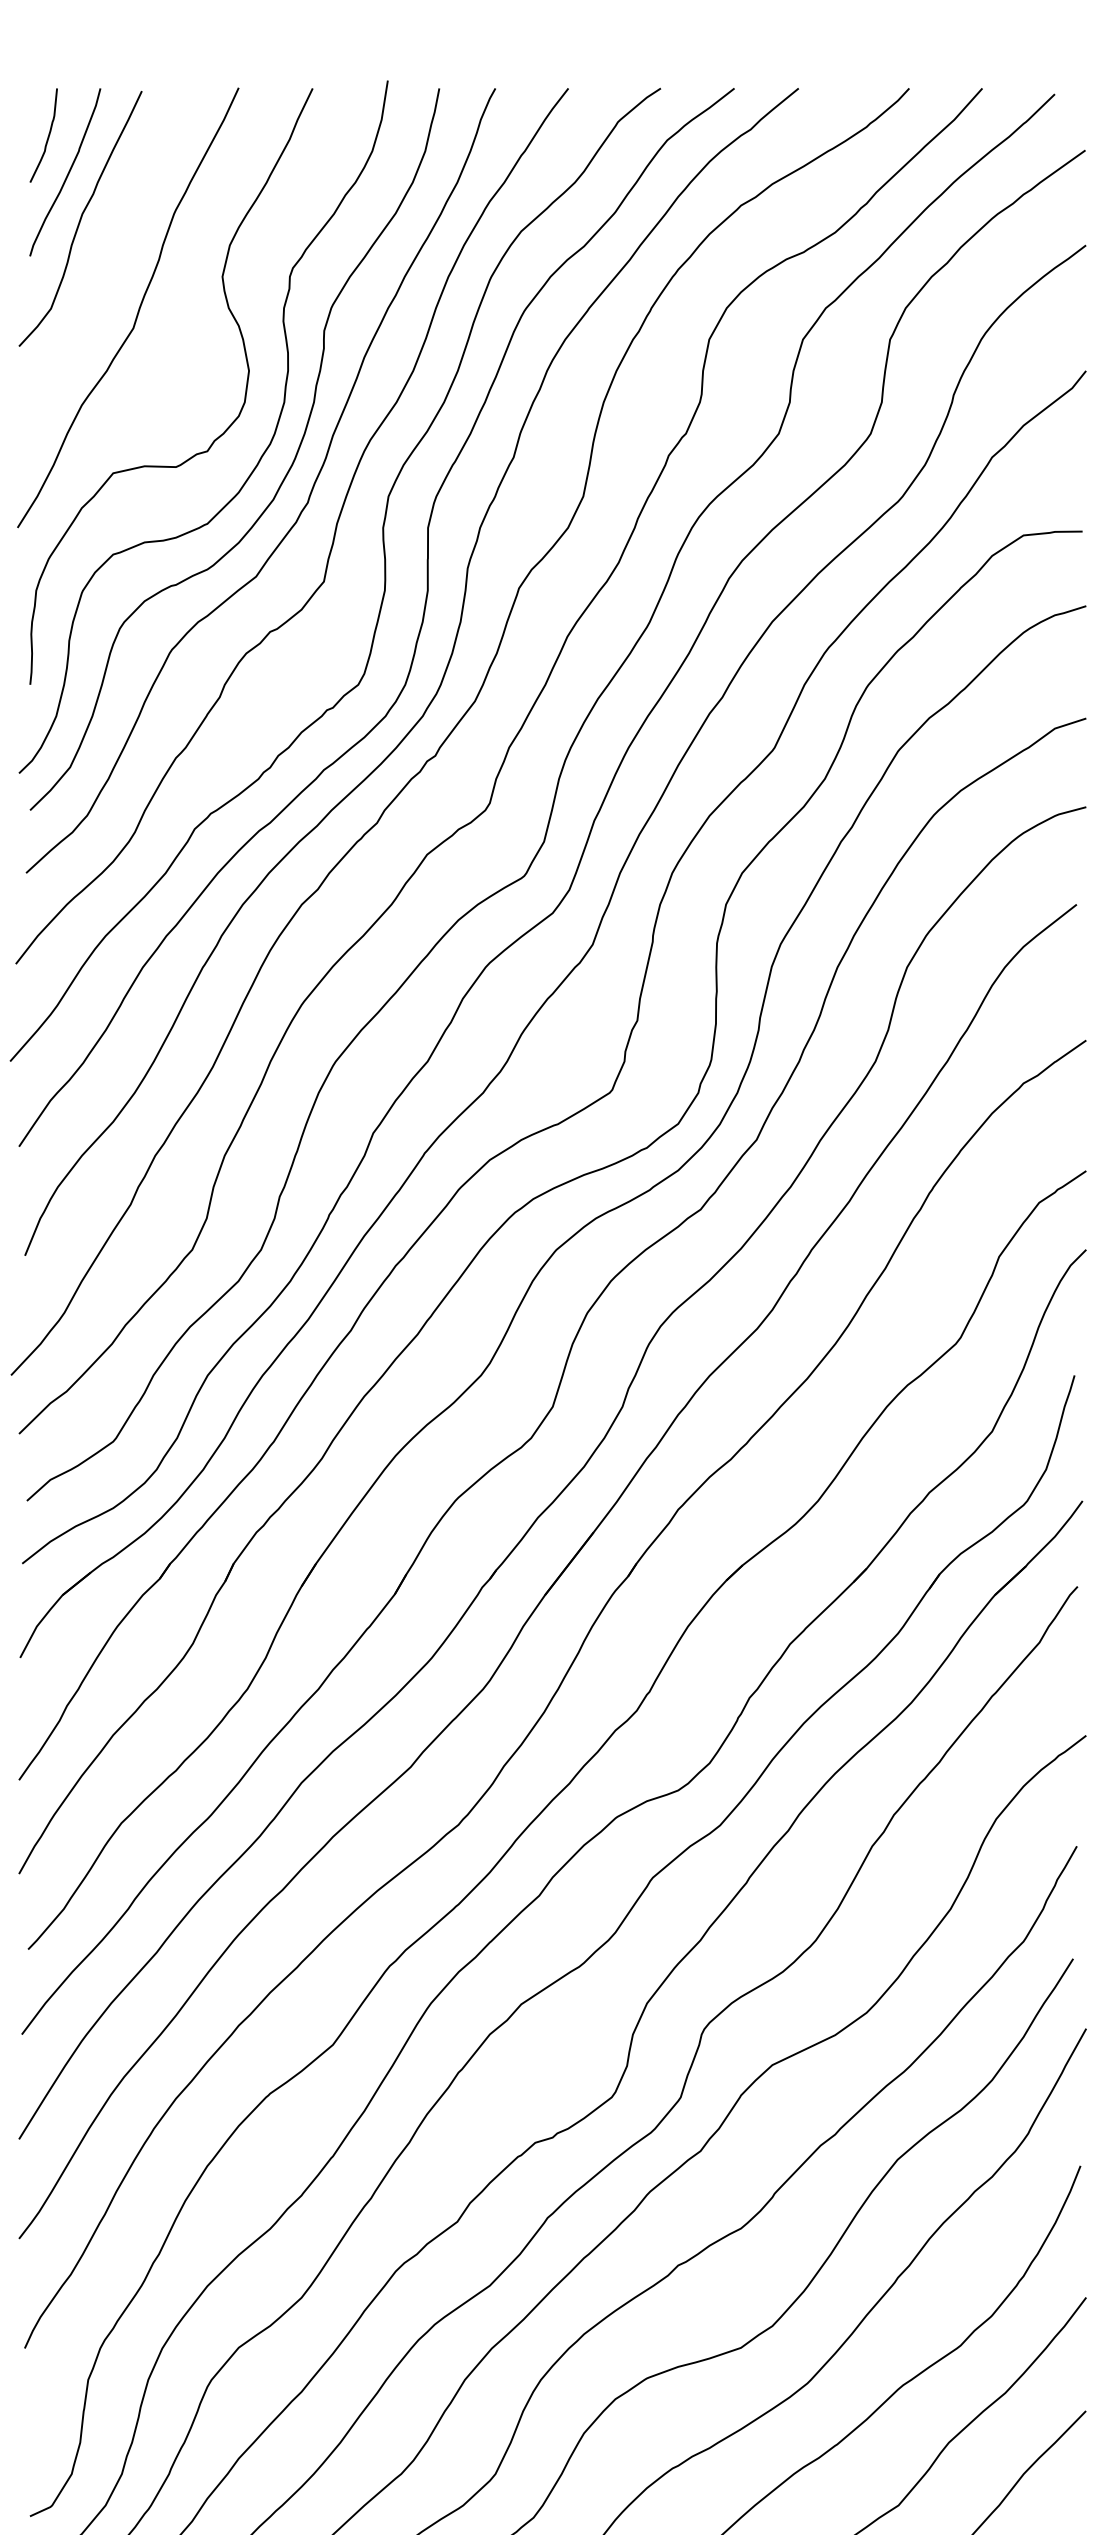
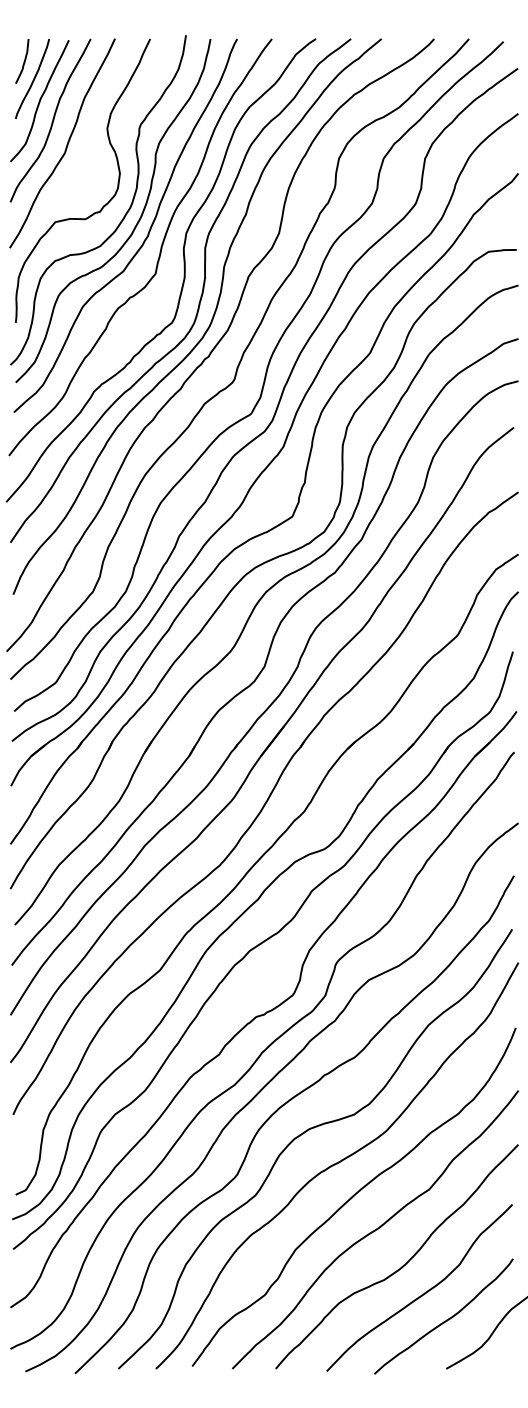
curve: (107, 259) -> (52, 120), added

